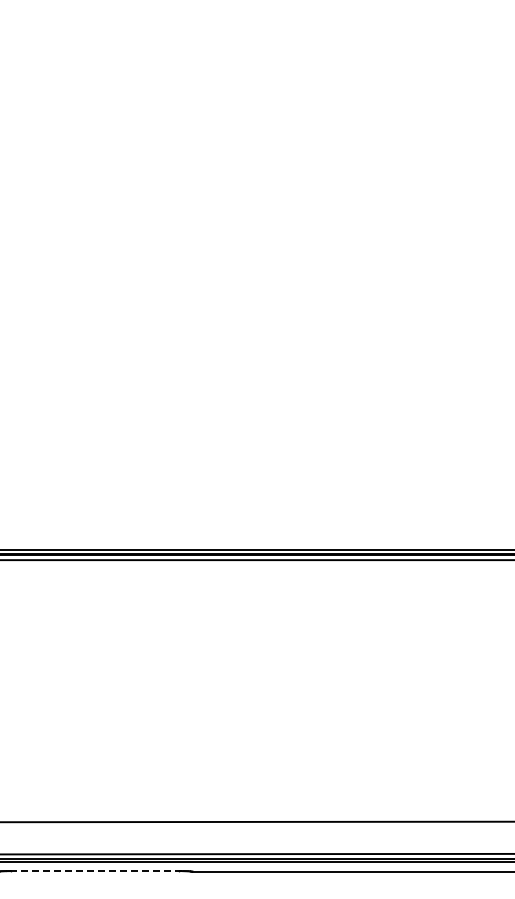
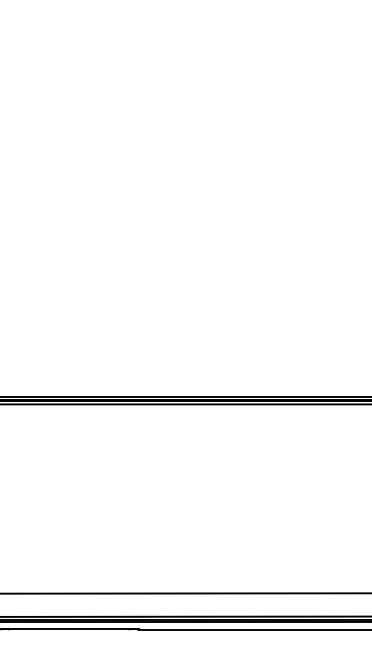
line: (97, 871) -> (70, 629), dashed -> solid

